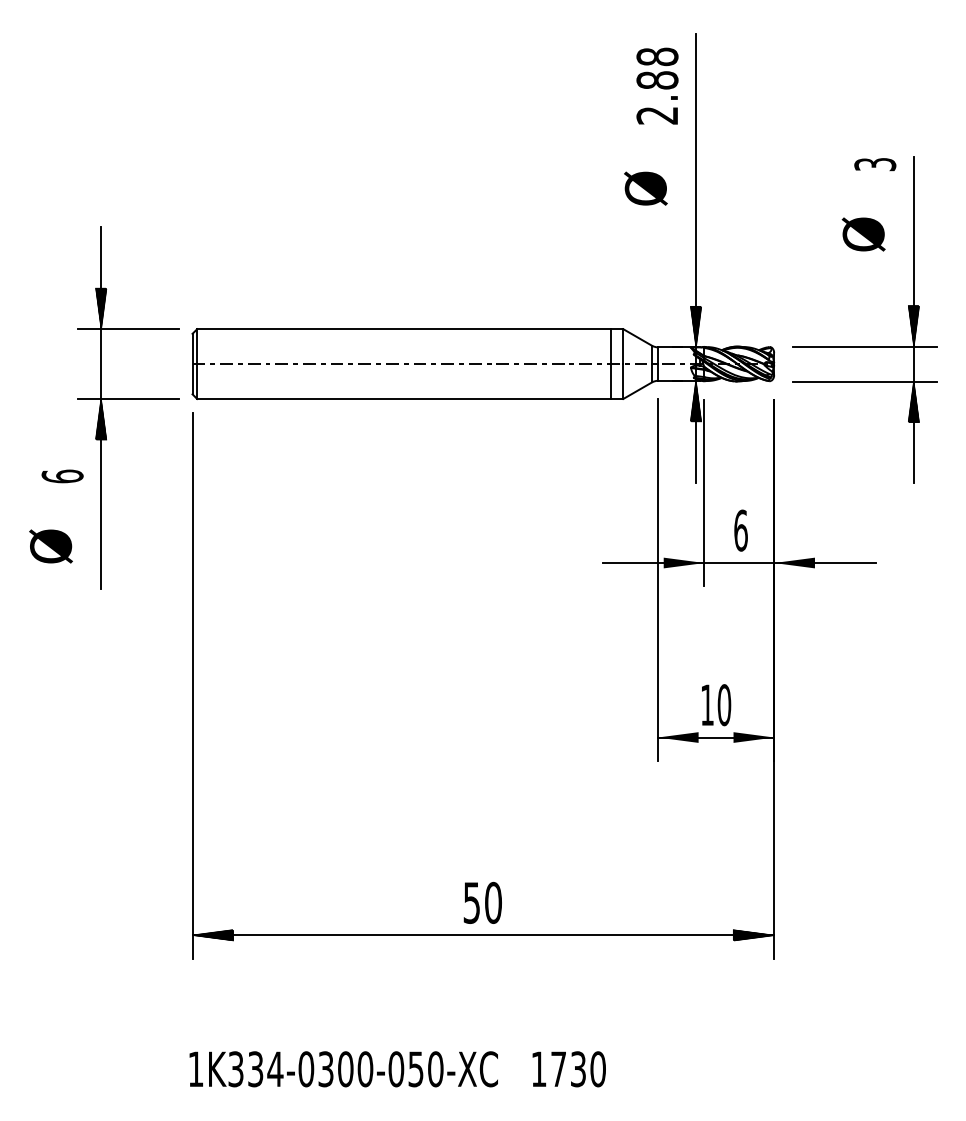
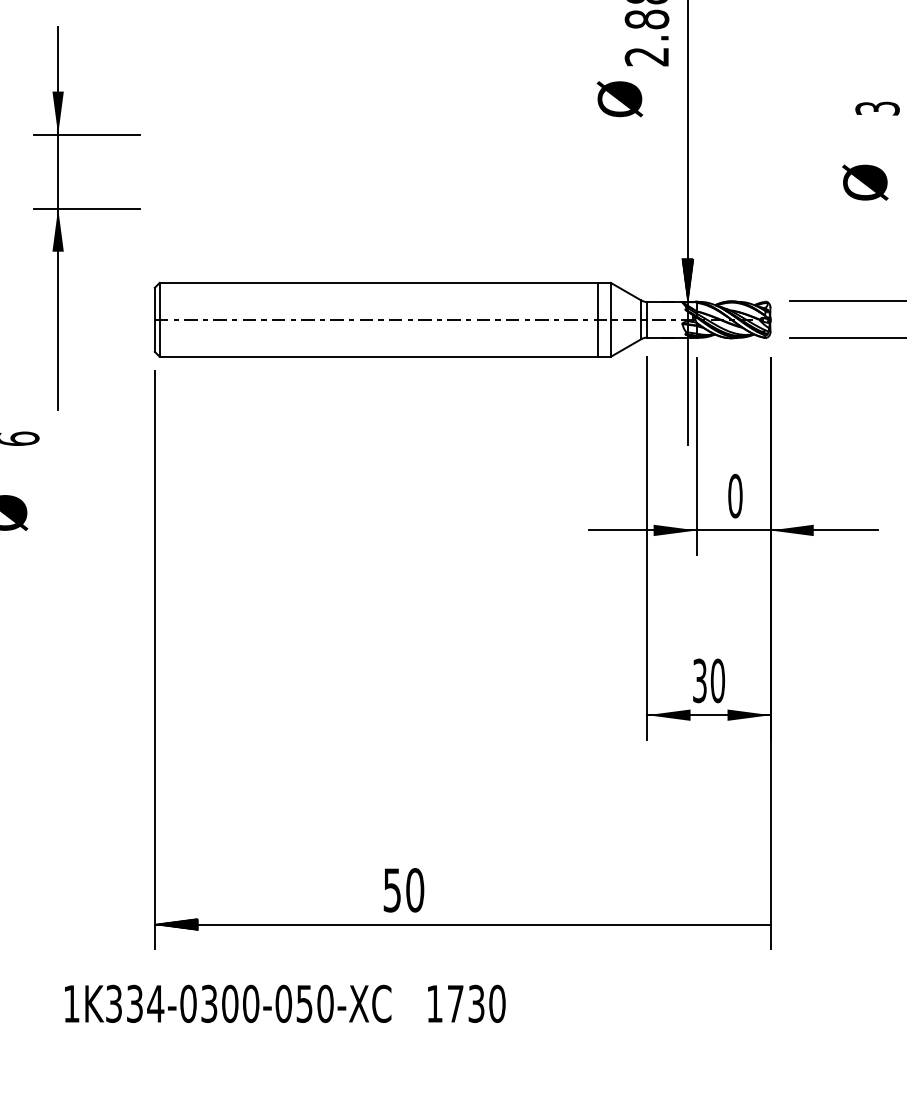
text: (645, 188) -> (619, 99), moved
part: (128, 399) -> (87, 209), moved
hatch: (695, 401) -> (687, 359), removed
text: (740, 530) -> (734, 496), 6 -> 0
text: (707, 705) -> (699, 681), 10 -> 30
text: (482, 902) -> (403, 889), moved
hatch: (753, 934) -> (748, 923), removed
text: (397, 1069) -> (285, 1004), moved

